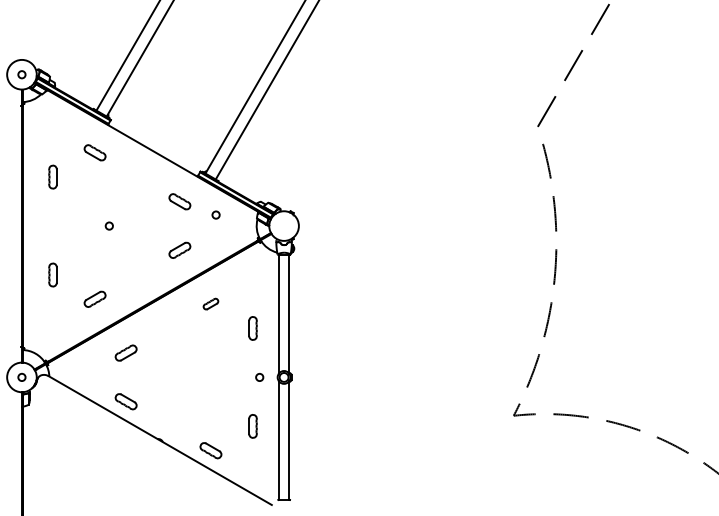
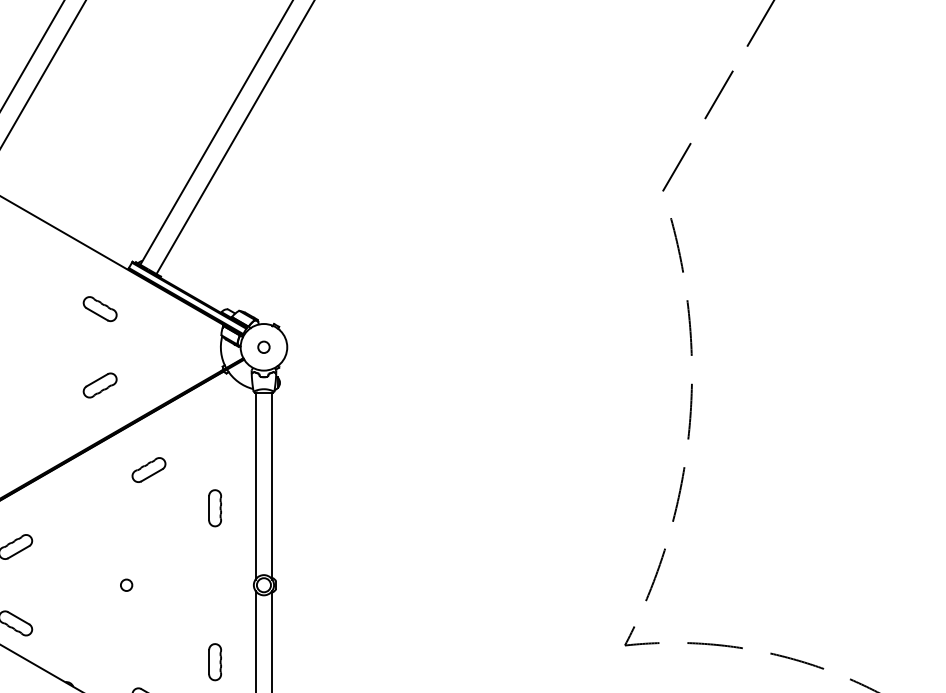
circle: (215, 214) -> (263, 346), moved
part: (210, 303) -> (148, 469), size x1.43
circle: (259, 377) -> (126, 585), moved

